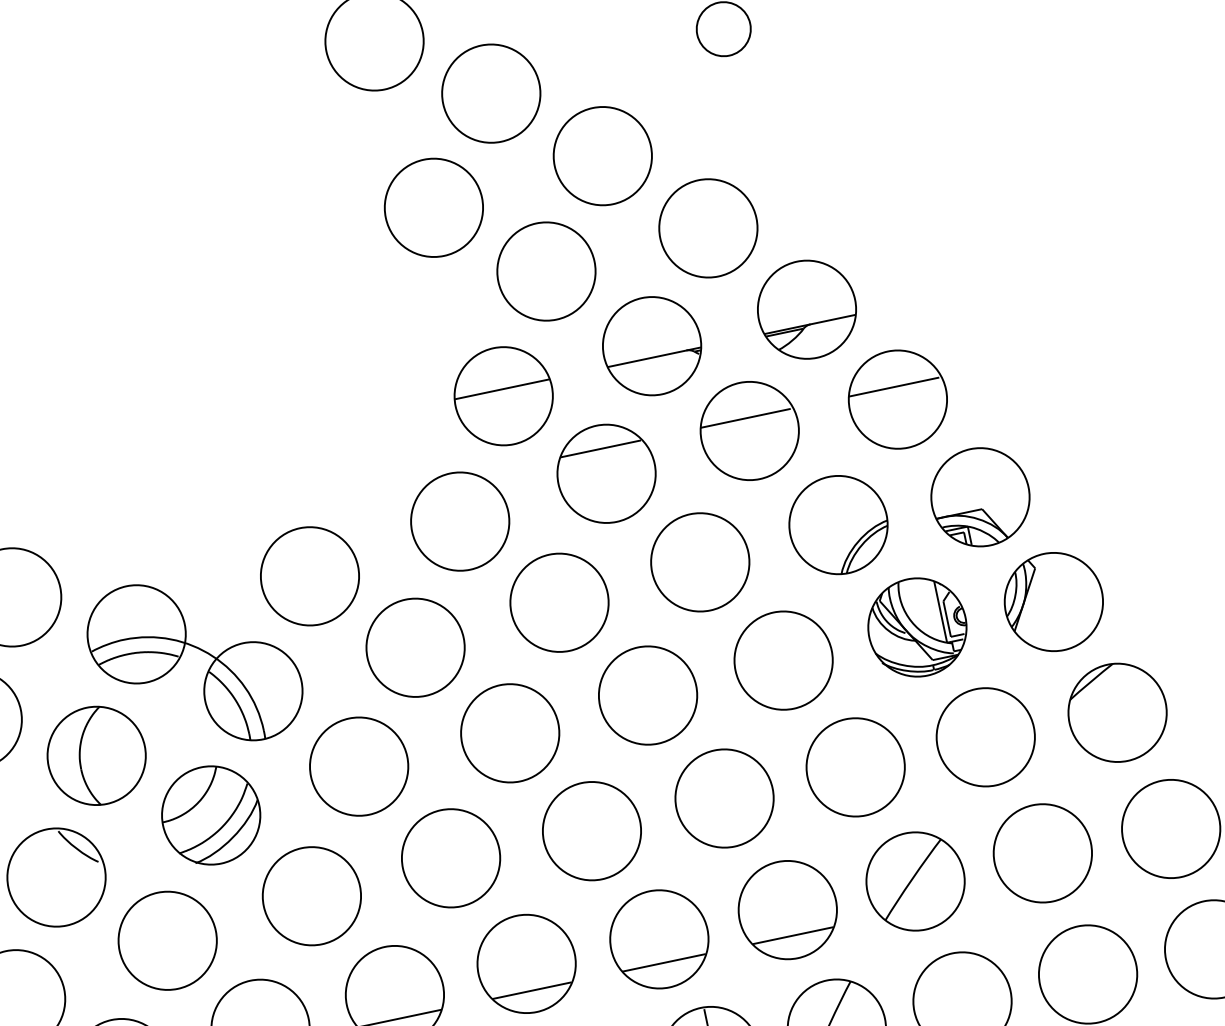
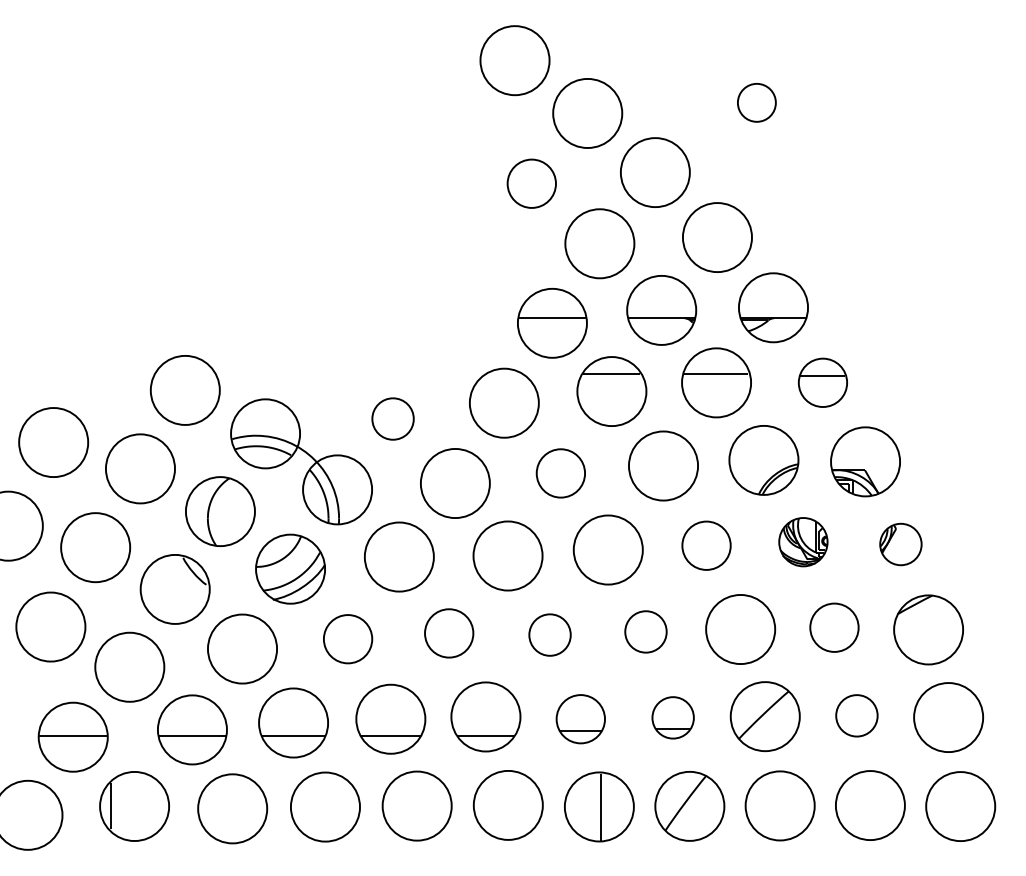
part: (433, 207) -> (531, 183), size x0.7
part: (897, 399) -> (822, 382), size x0.7
part: (308, 575) -> (392, 418), size x0.6
part: (1053, 602) -> (900, 544), size x0.6
part: (559, 603) -> (560, 473), size x0.7
part: (917, 626) -> (803, 541), size x0.7
part: (783, 660) -> (706, 545), size x0.7
part: (985, 737) -> (834, 627), size x0.7
part: (723, 798) -> (645, 631), size x0.6
part: (590, 830) -> (549, 634), size x0.6
part: (1042, 853) -> (856, 715), size x0.6
part: (450, 858) -> (448, 633), size x0.7
part: (310, 895) -> (347, 638), size x0.7
part: (786, 909) -> (672, 717), size x0.6
part: (658, 938) -> (580, 718), size x0.7

